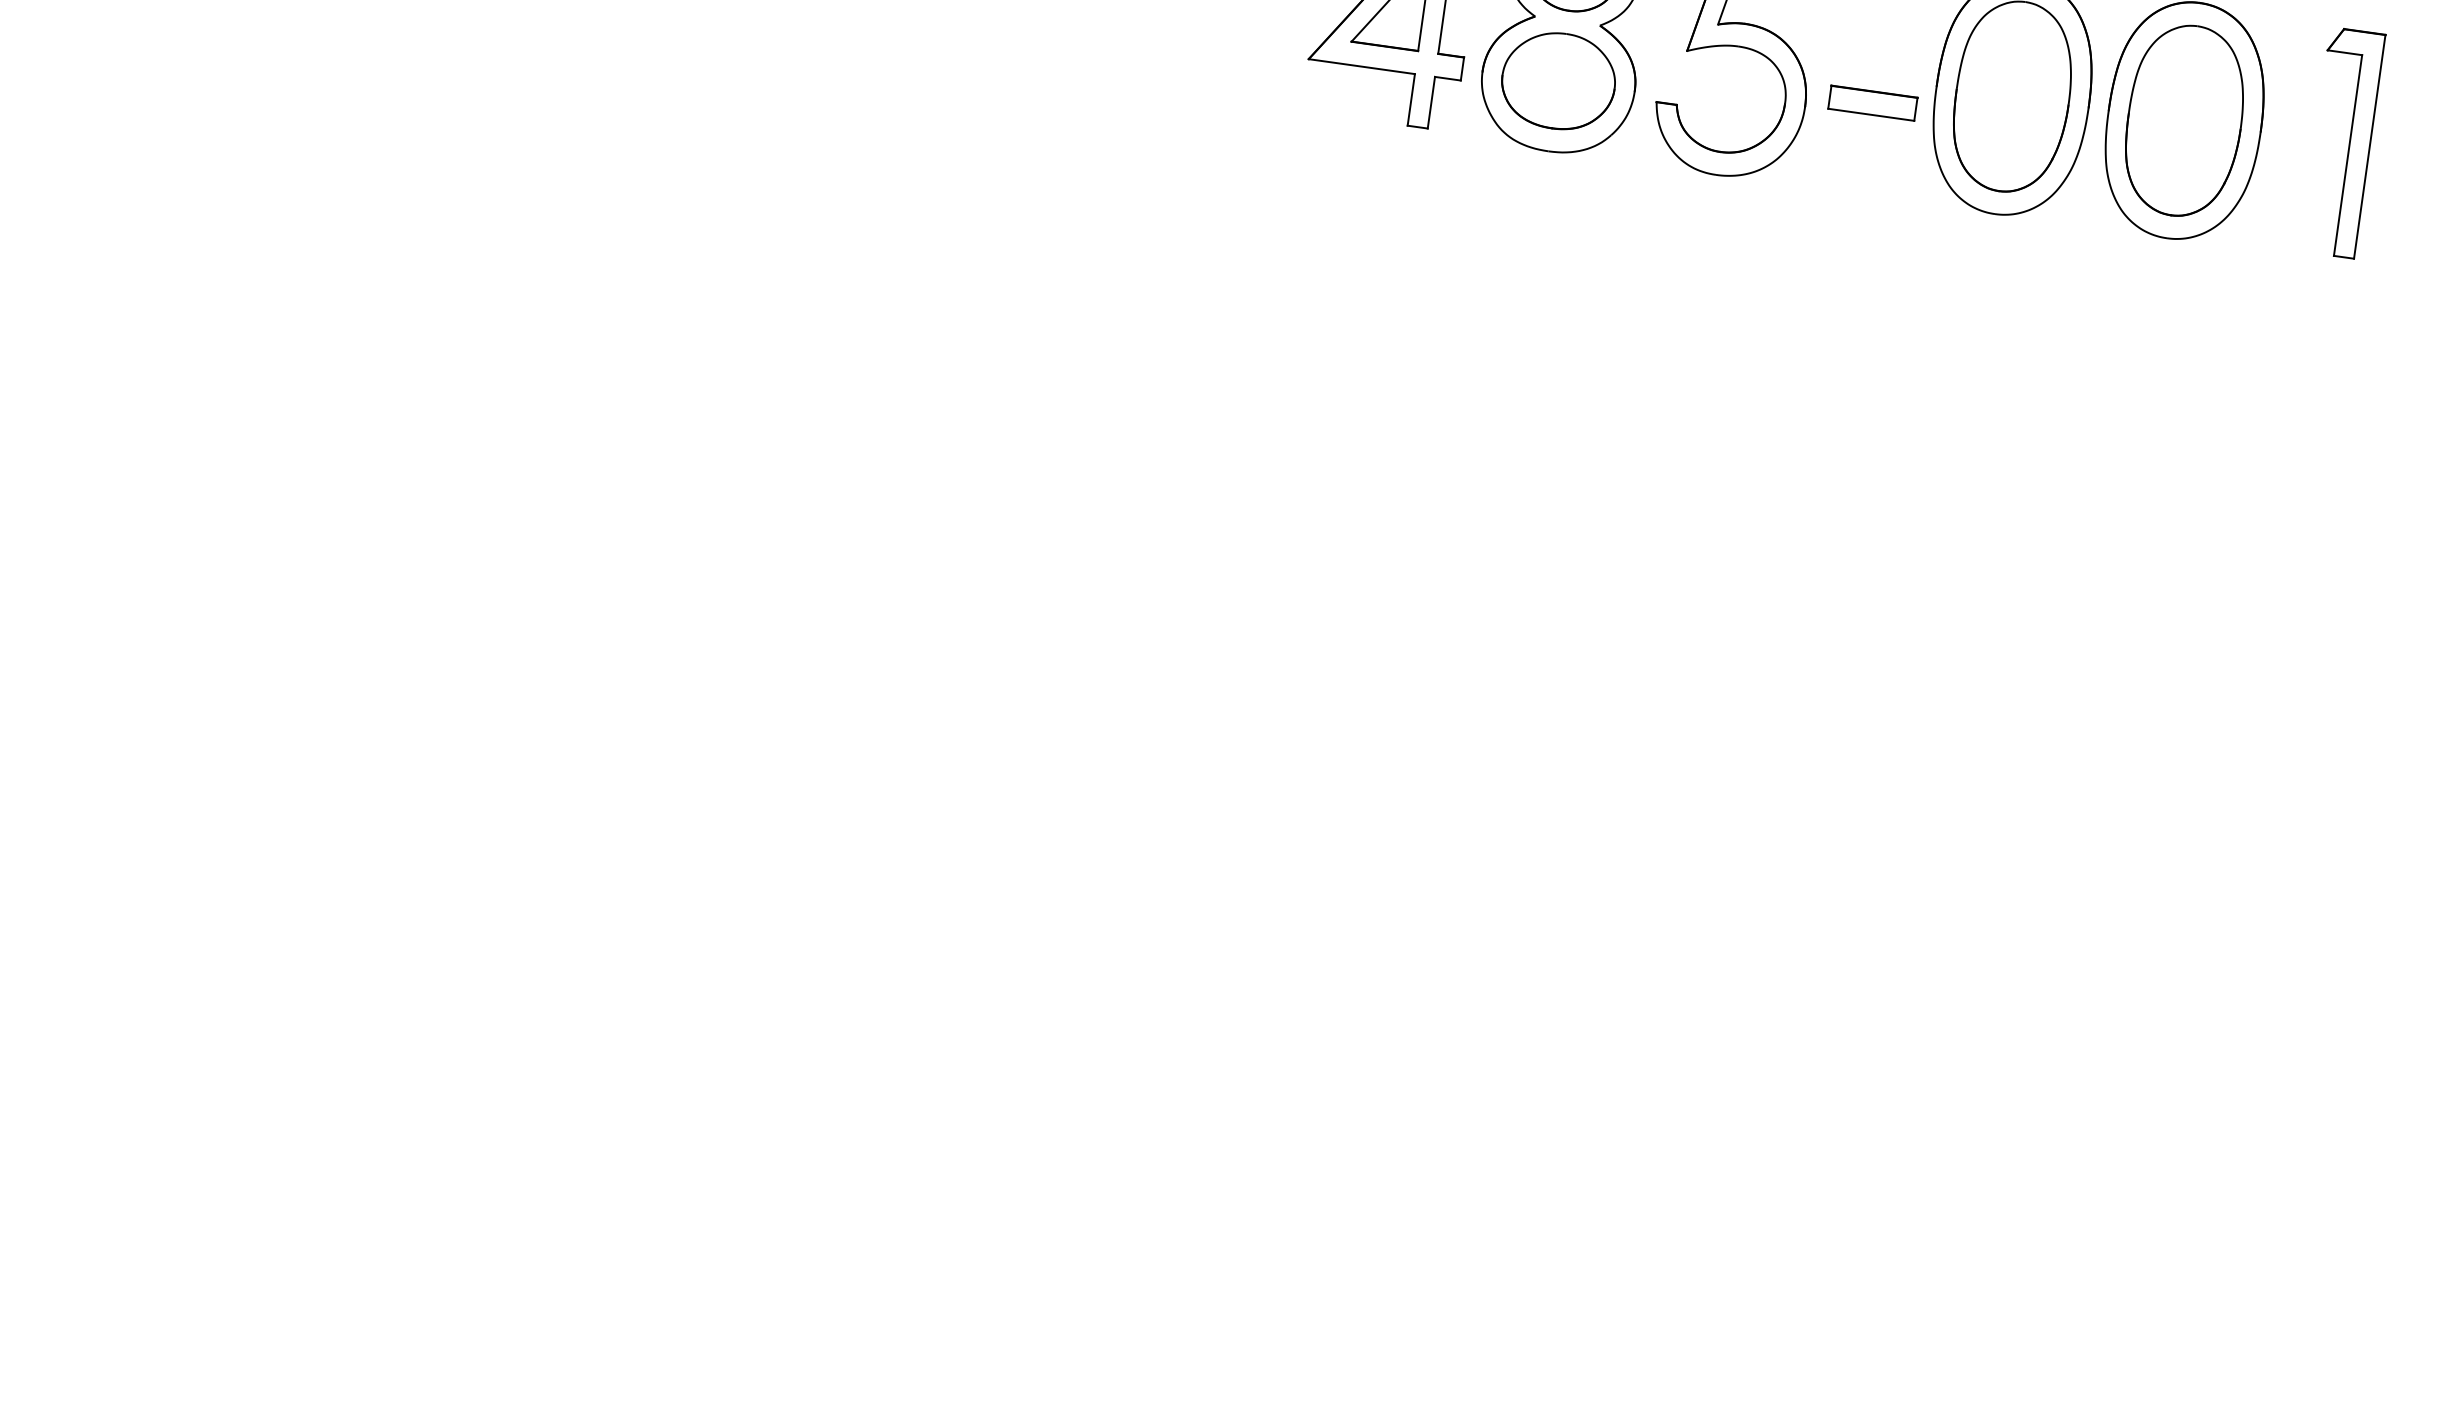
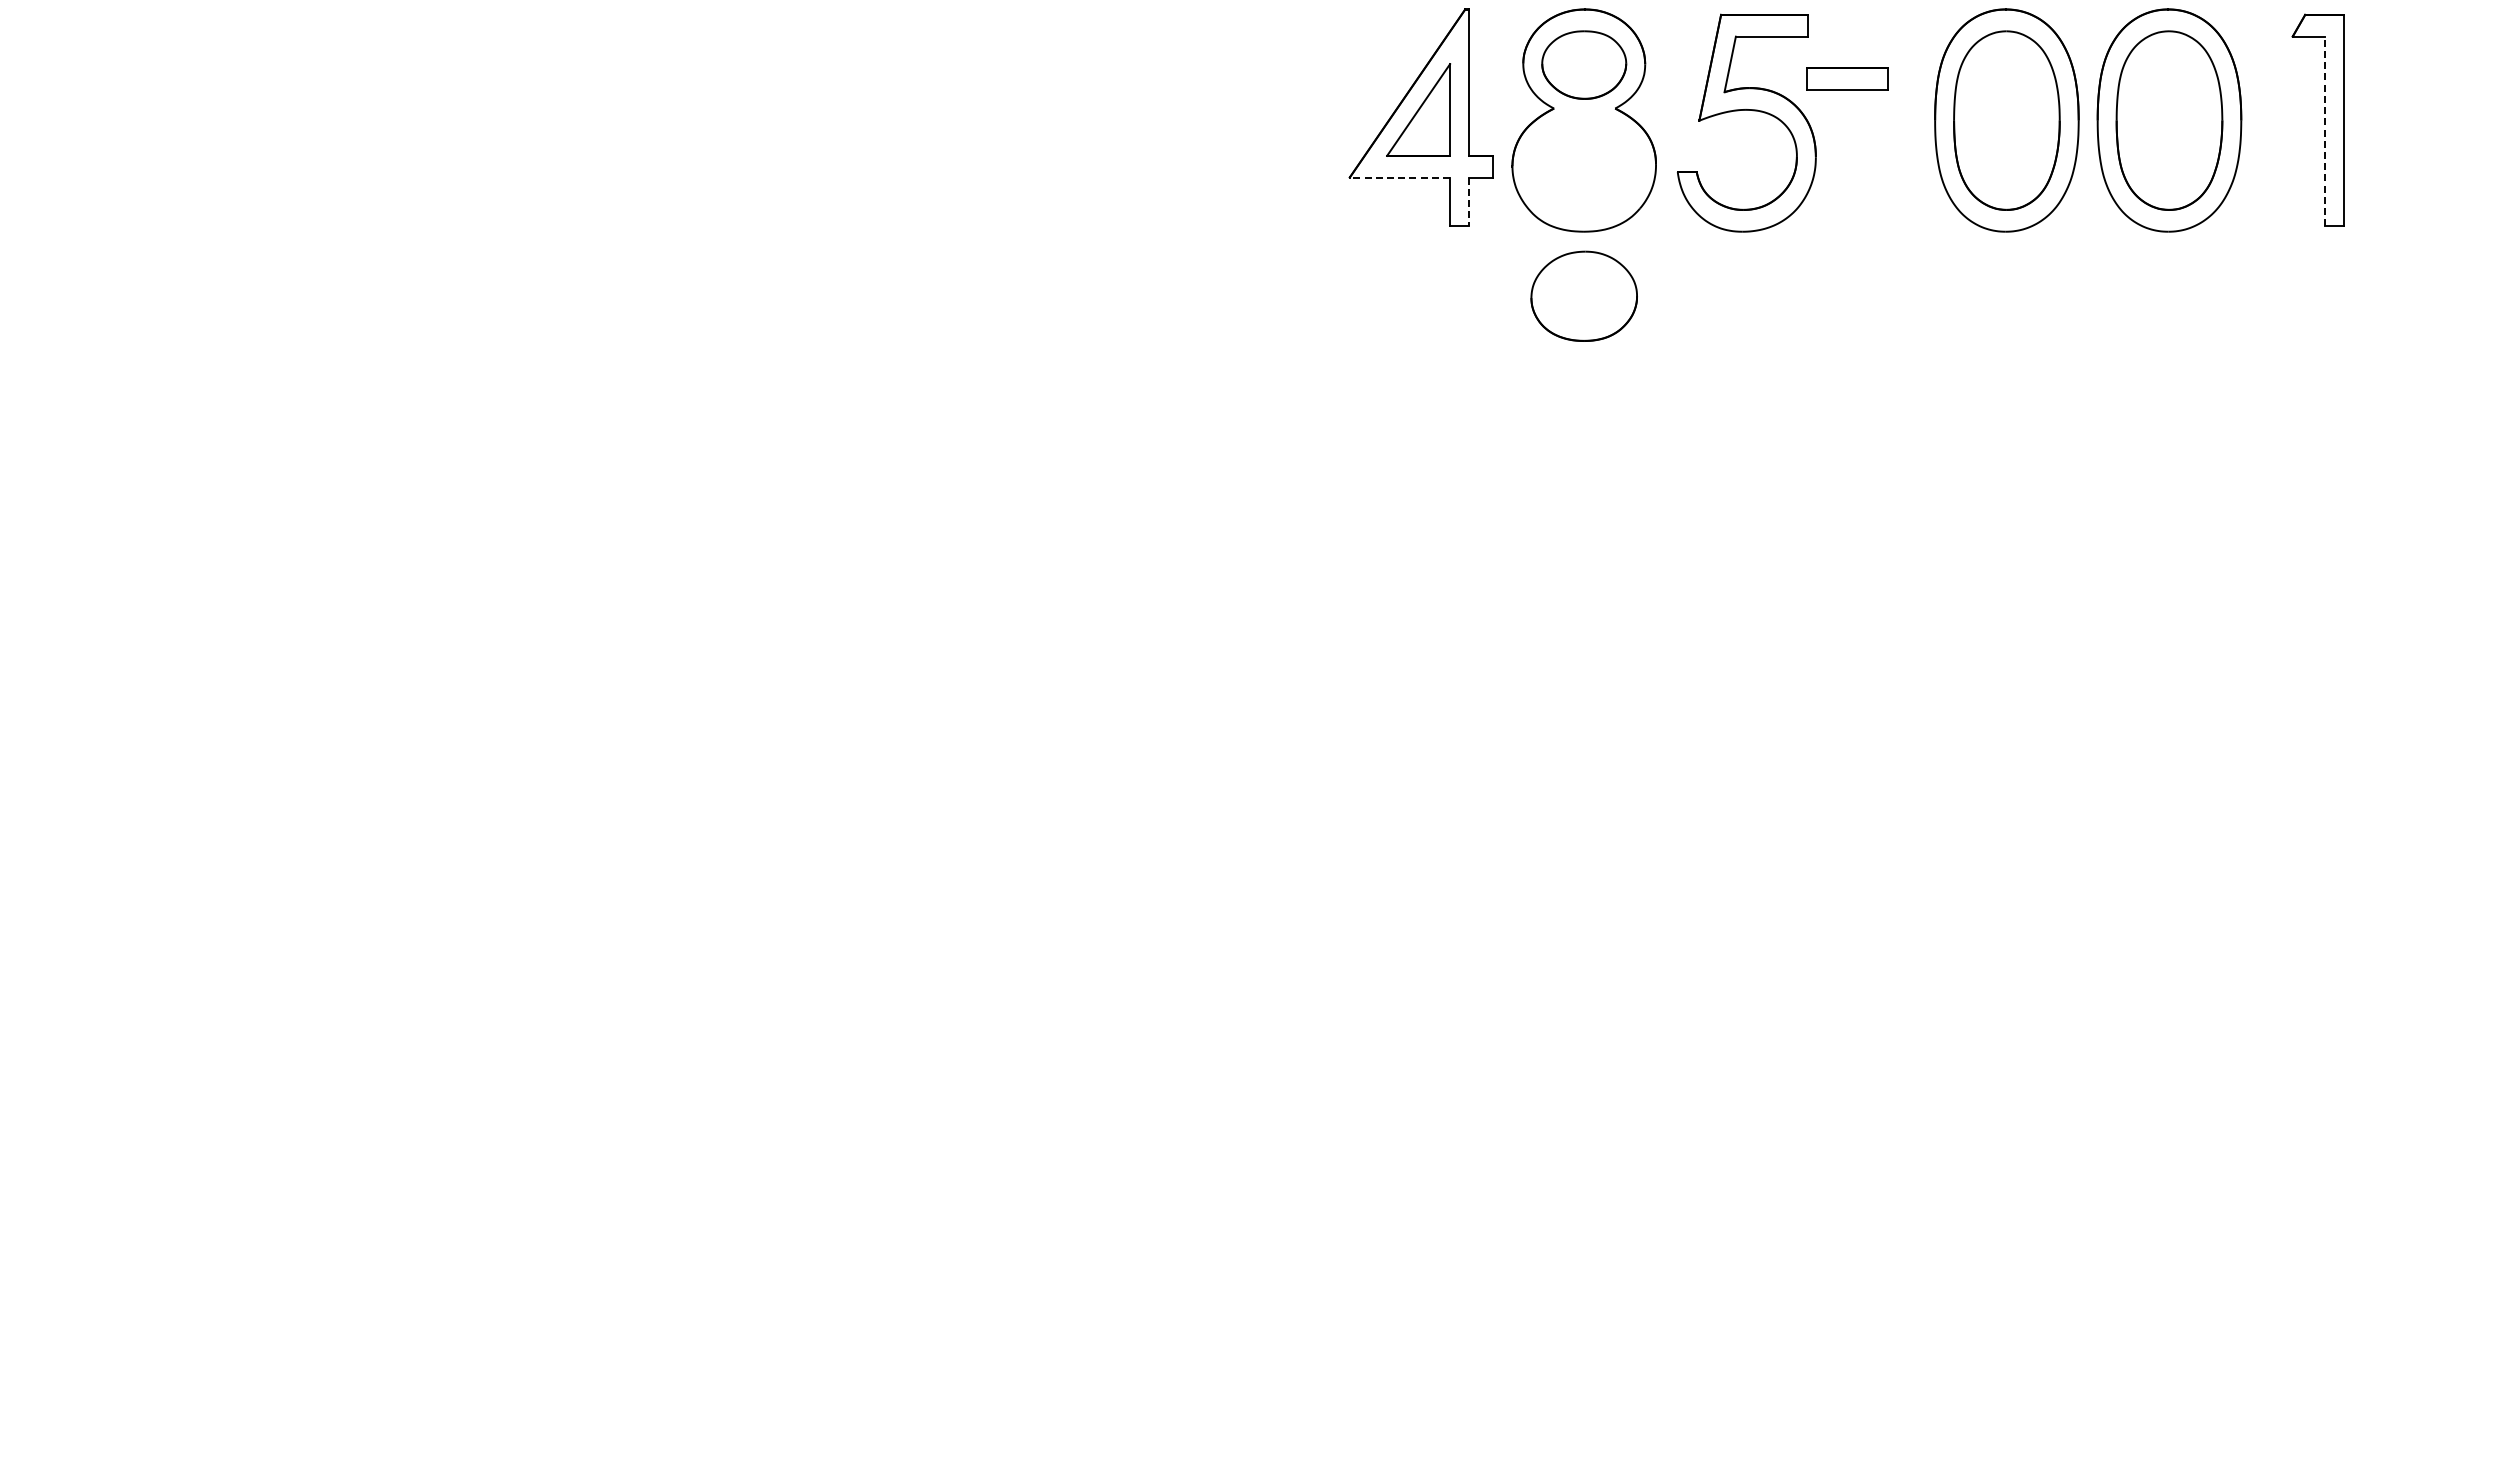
line: (1361, 66) -> (1399, 177), solid -> dashed
part: (1558, 80) -> (1583, 295), moved
part: (1873, 102) -> (1847, 78), moved
line: (1431, 103) -> (1469, 202), solid -> dashed
line: (2348, 155) -> (2325, 131), solid -> dashed

